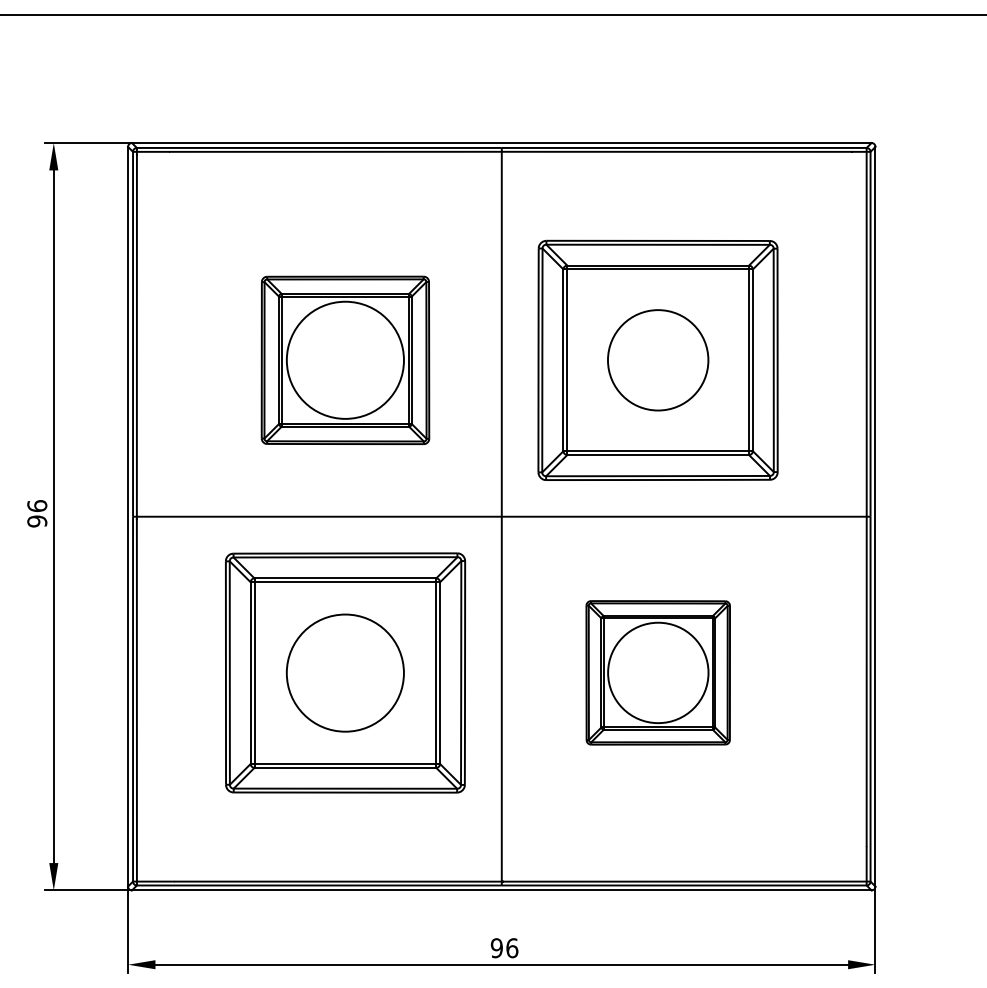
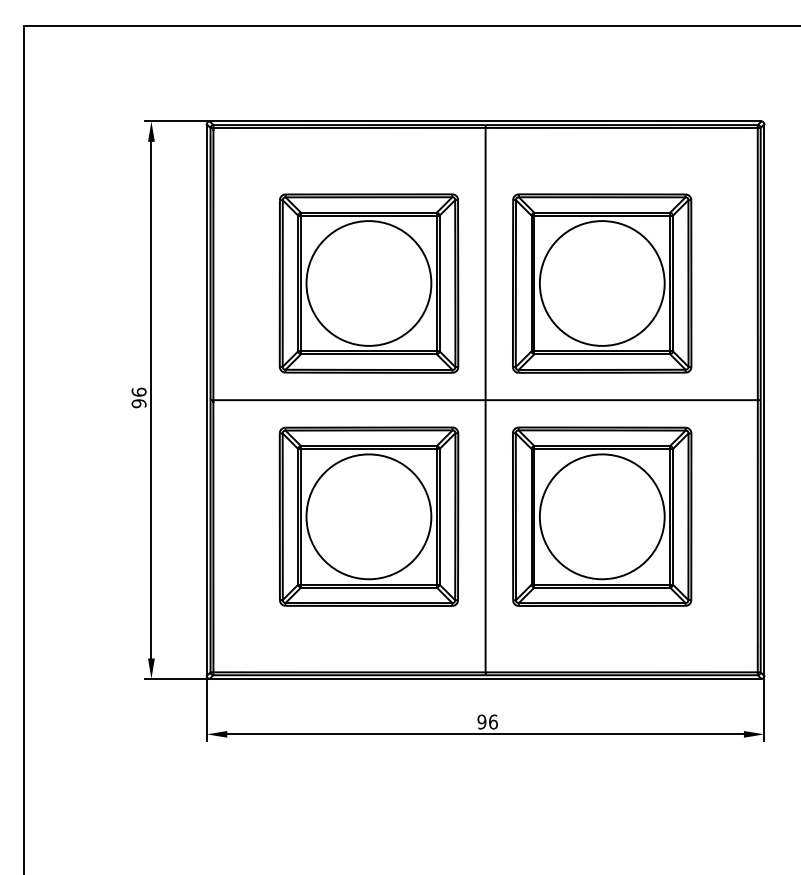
part: (344, 360) -> (368, 283), size x1.43
circle: (657, 360) -> (601, 283), size x1.67
circle: (344, 672) -> (368, 516), size x1.43
part: (658, 672) -> (602, 516), size x1.67

